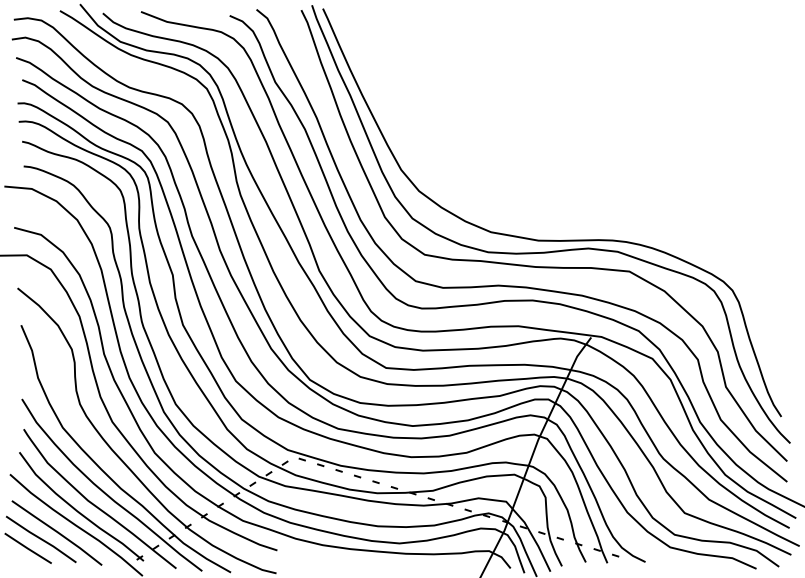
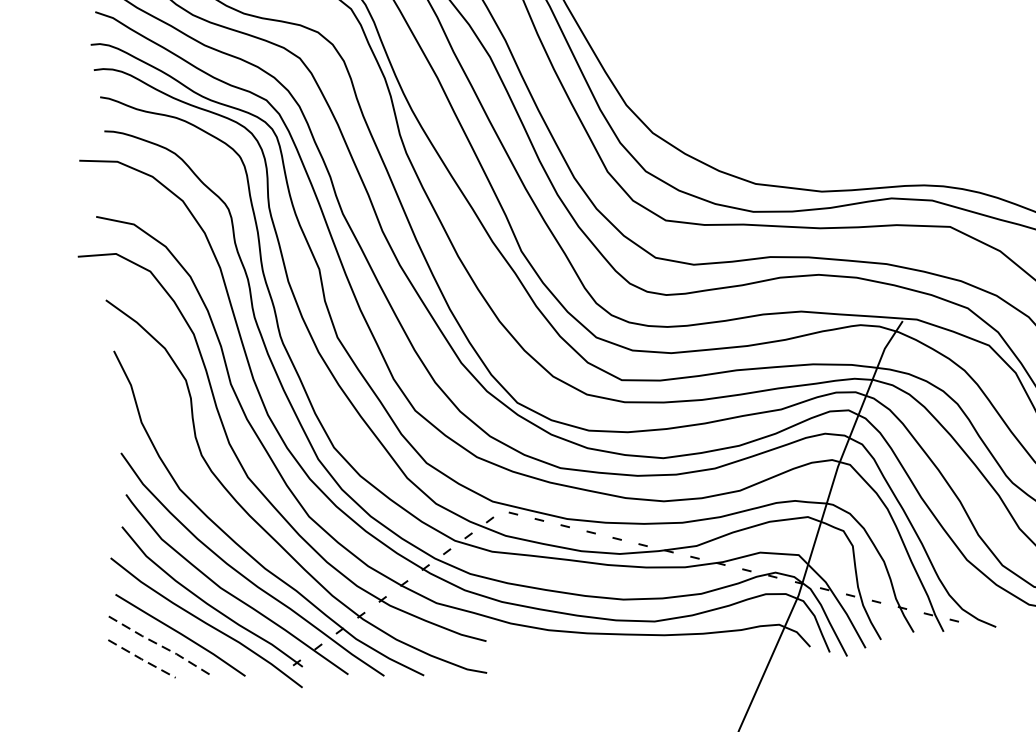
line: (41, 539) -> (159, 645), solid -> dashed
line: (27, 548) -> (140, 659), solid -> dashed

